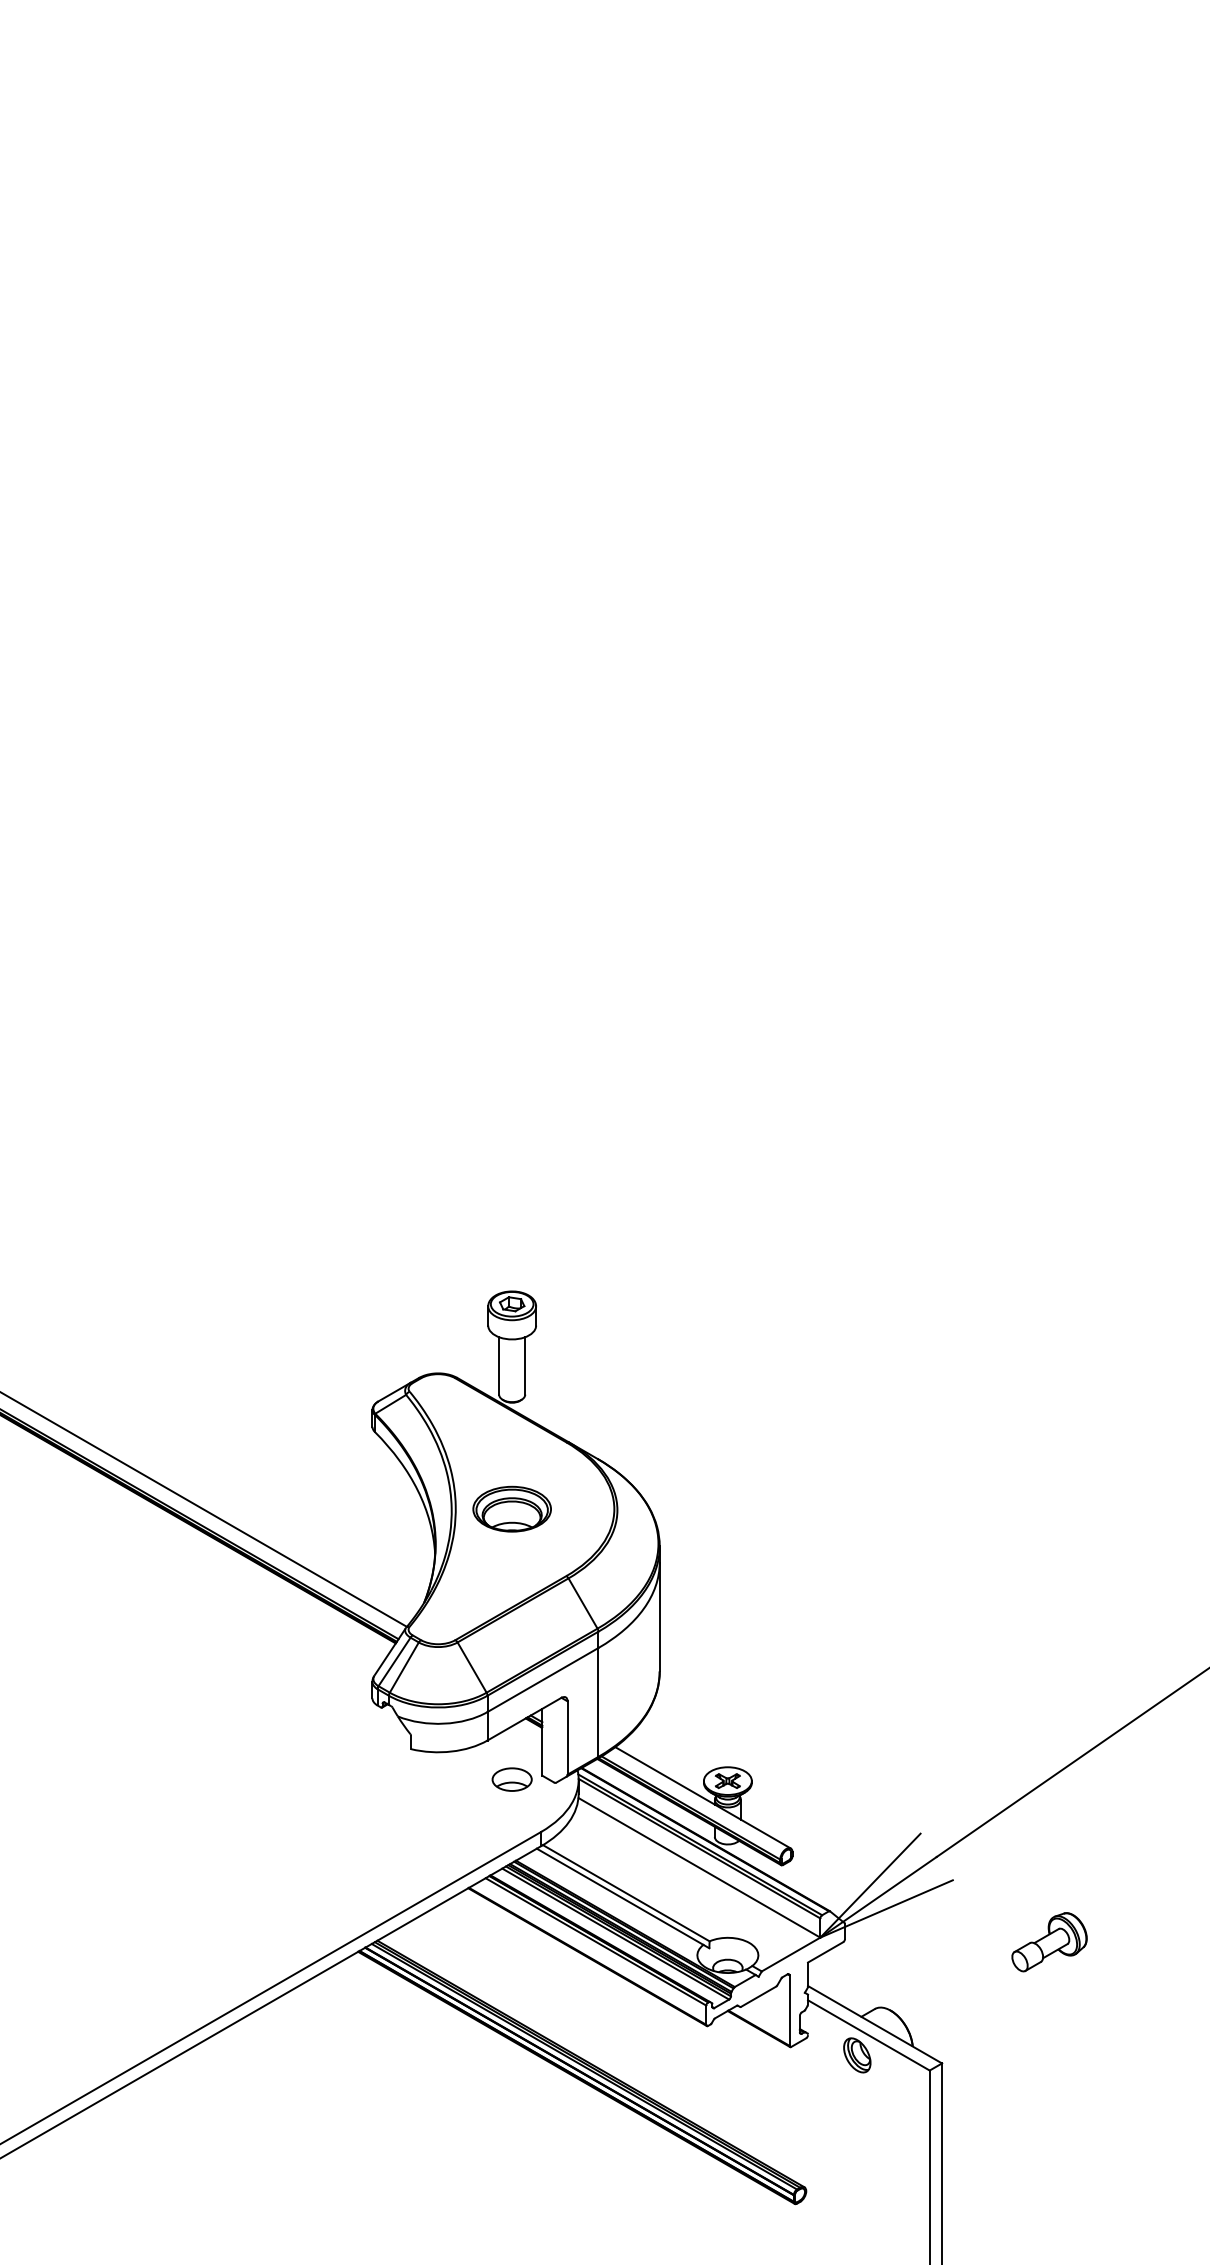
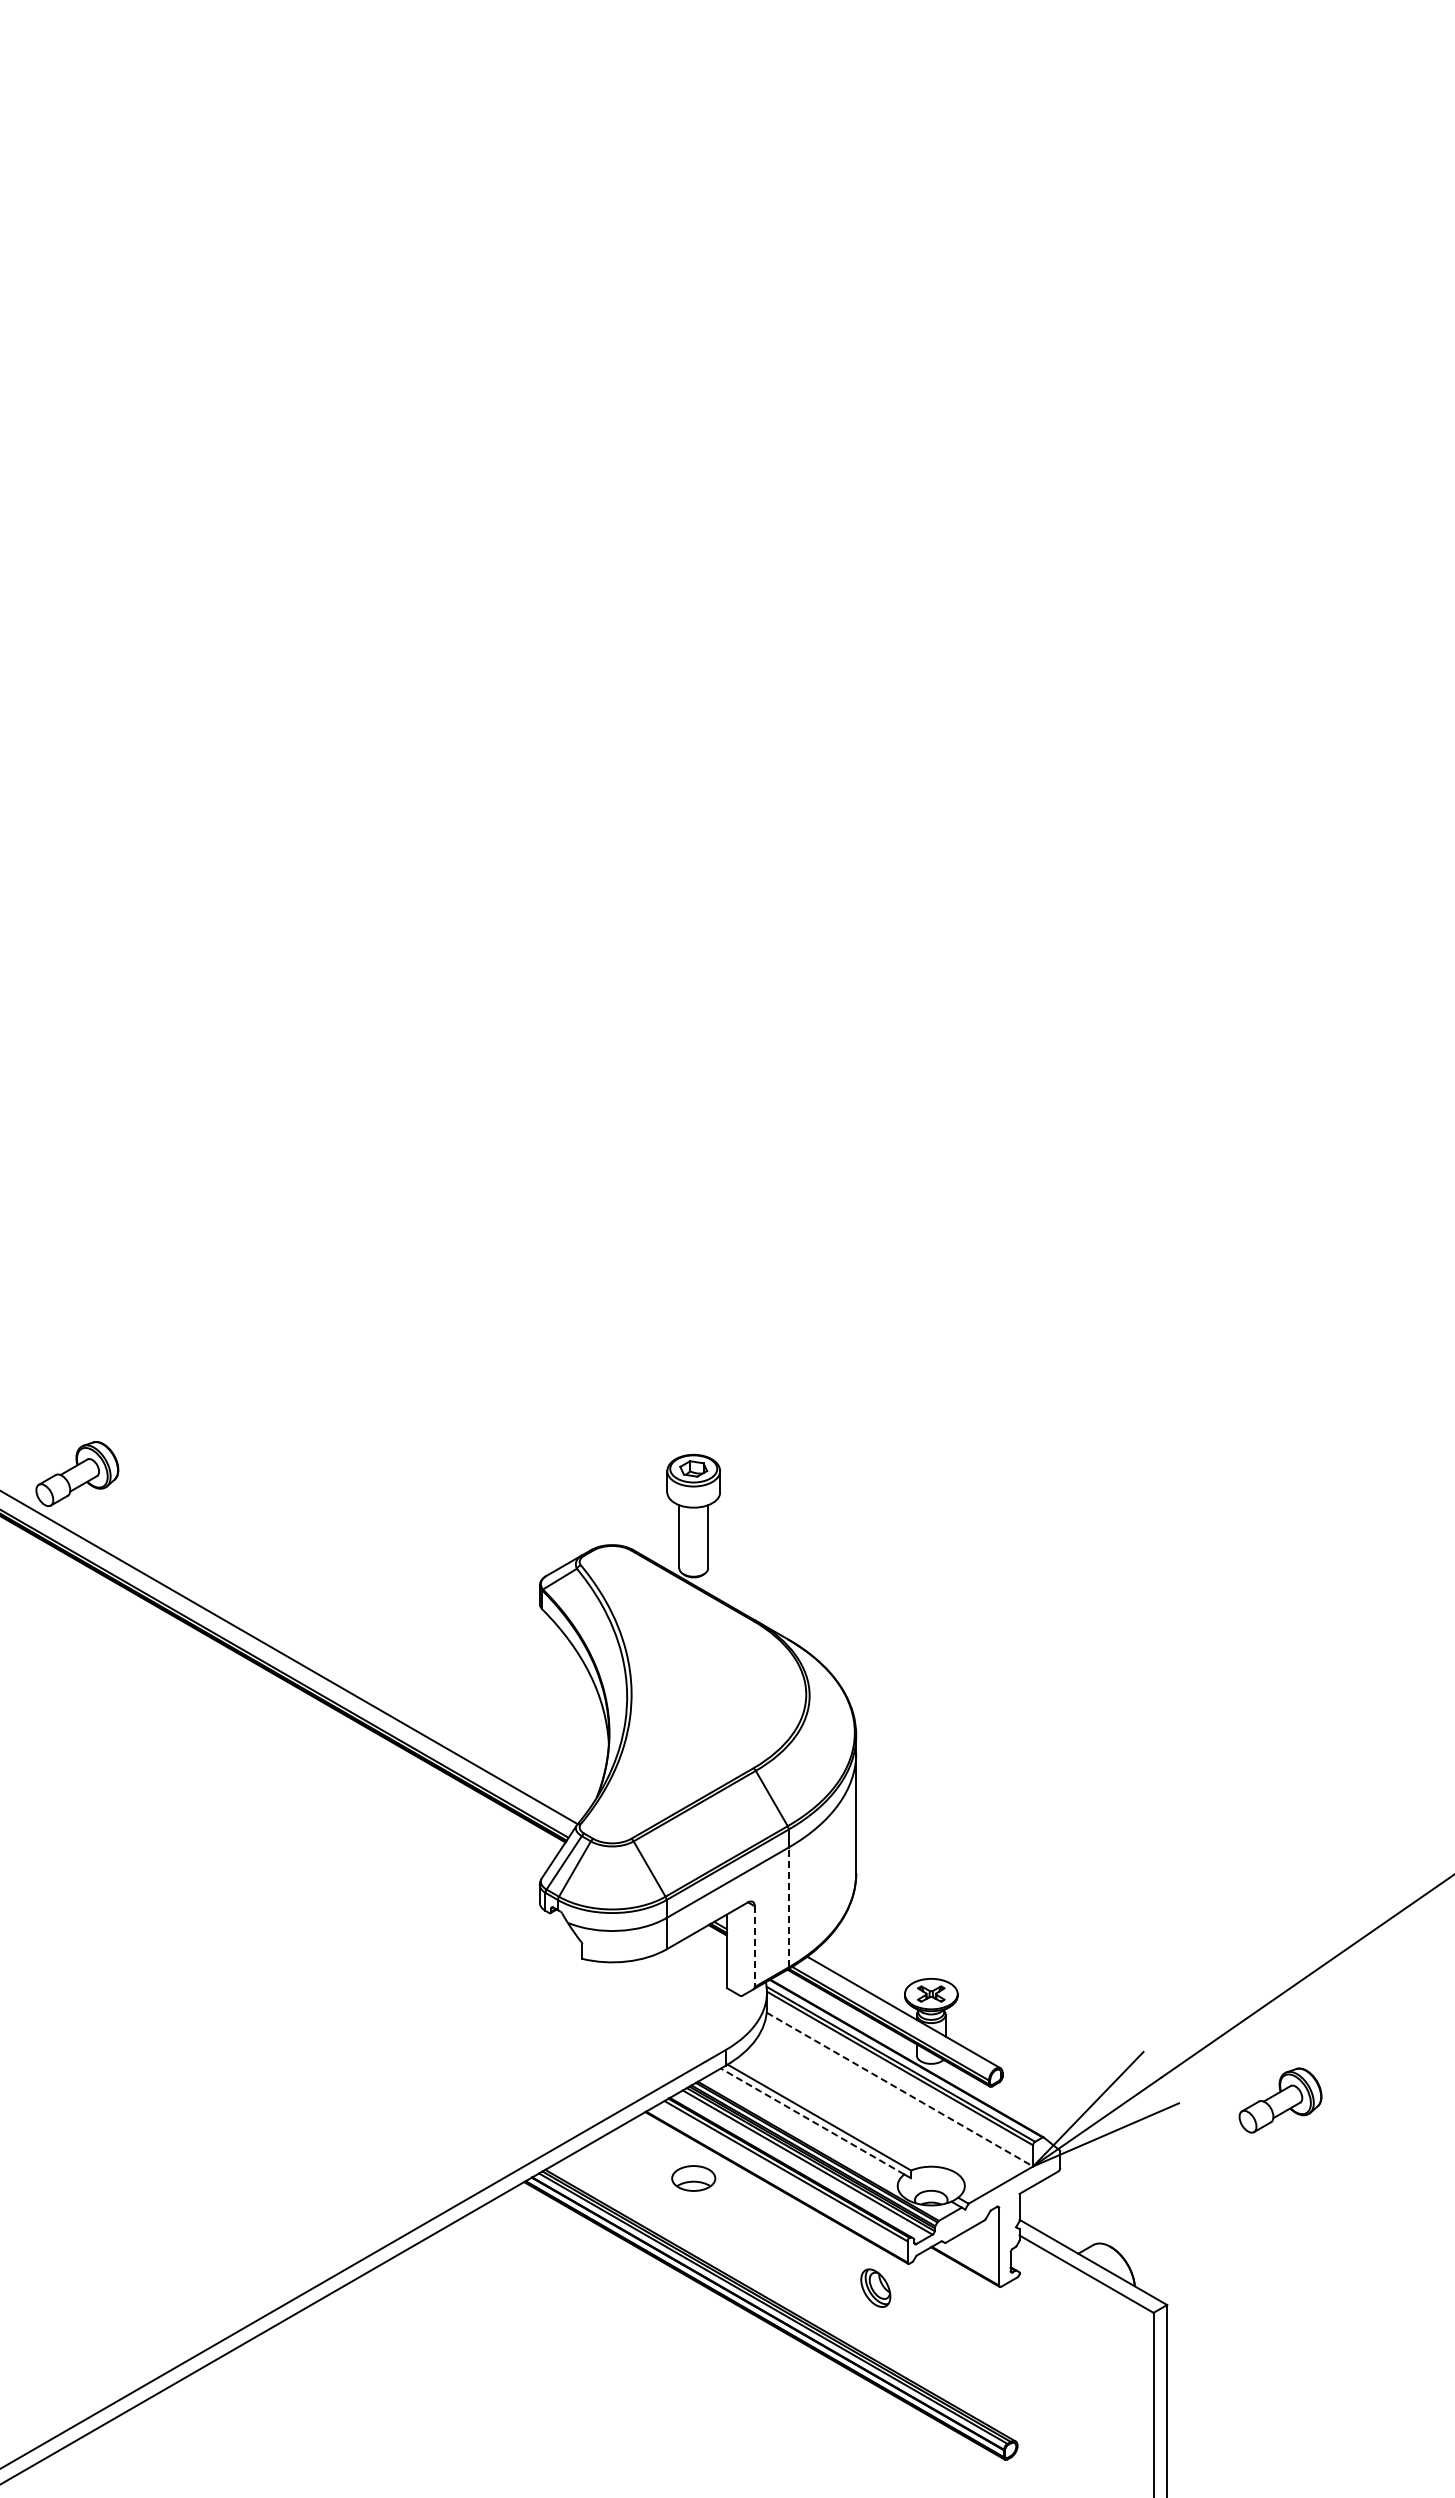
part: (511, 1509) -> (693, 1694), removed
line: (598, 1702) -> (788, 1907), solid -> dashed
line: (567, 1738) -> (754, 1947), solid -> dashed
part: (511, 1779) -> (693, 2178), moved
line: (699, 1867) -> (899, 2089), solid -> dashed
line: (620, 1896) -> (812, 2121), solid -> dashed
part: (1049, 1942) -> (1280, 2100), moved
part: (857, 2054) -> (875, 2287), moved

